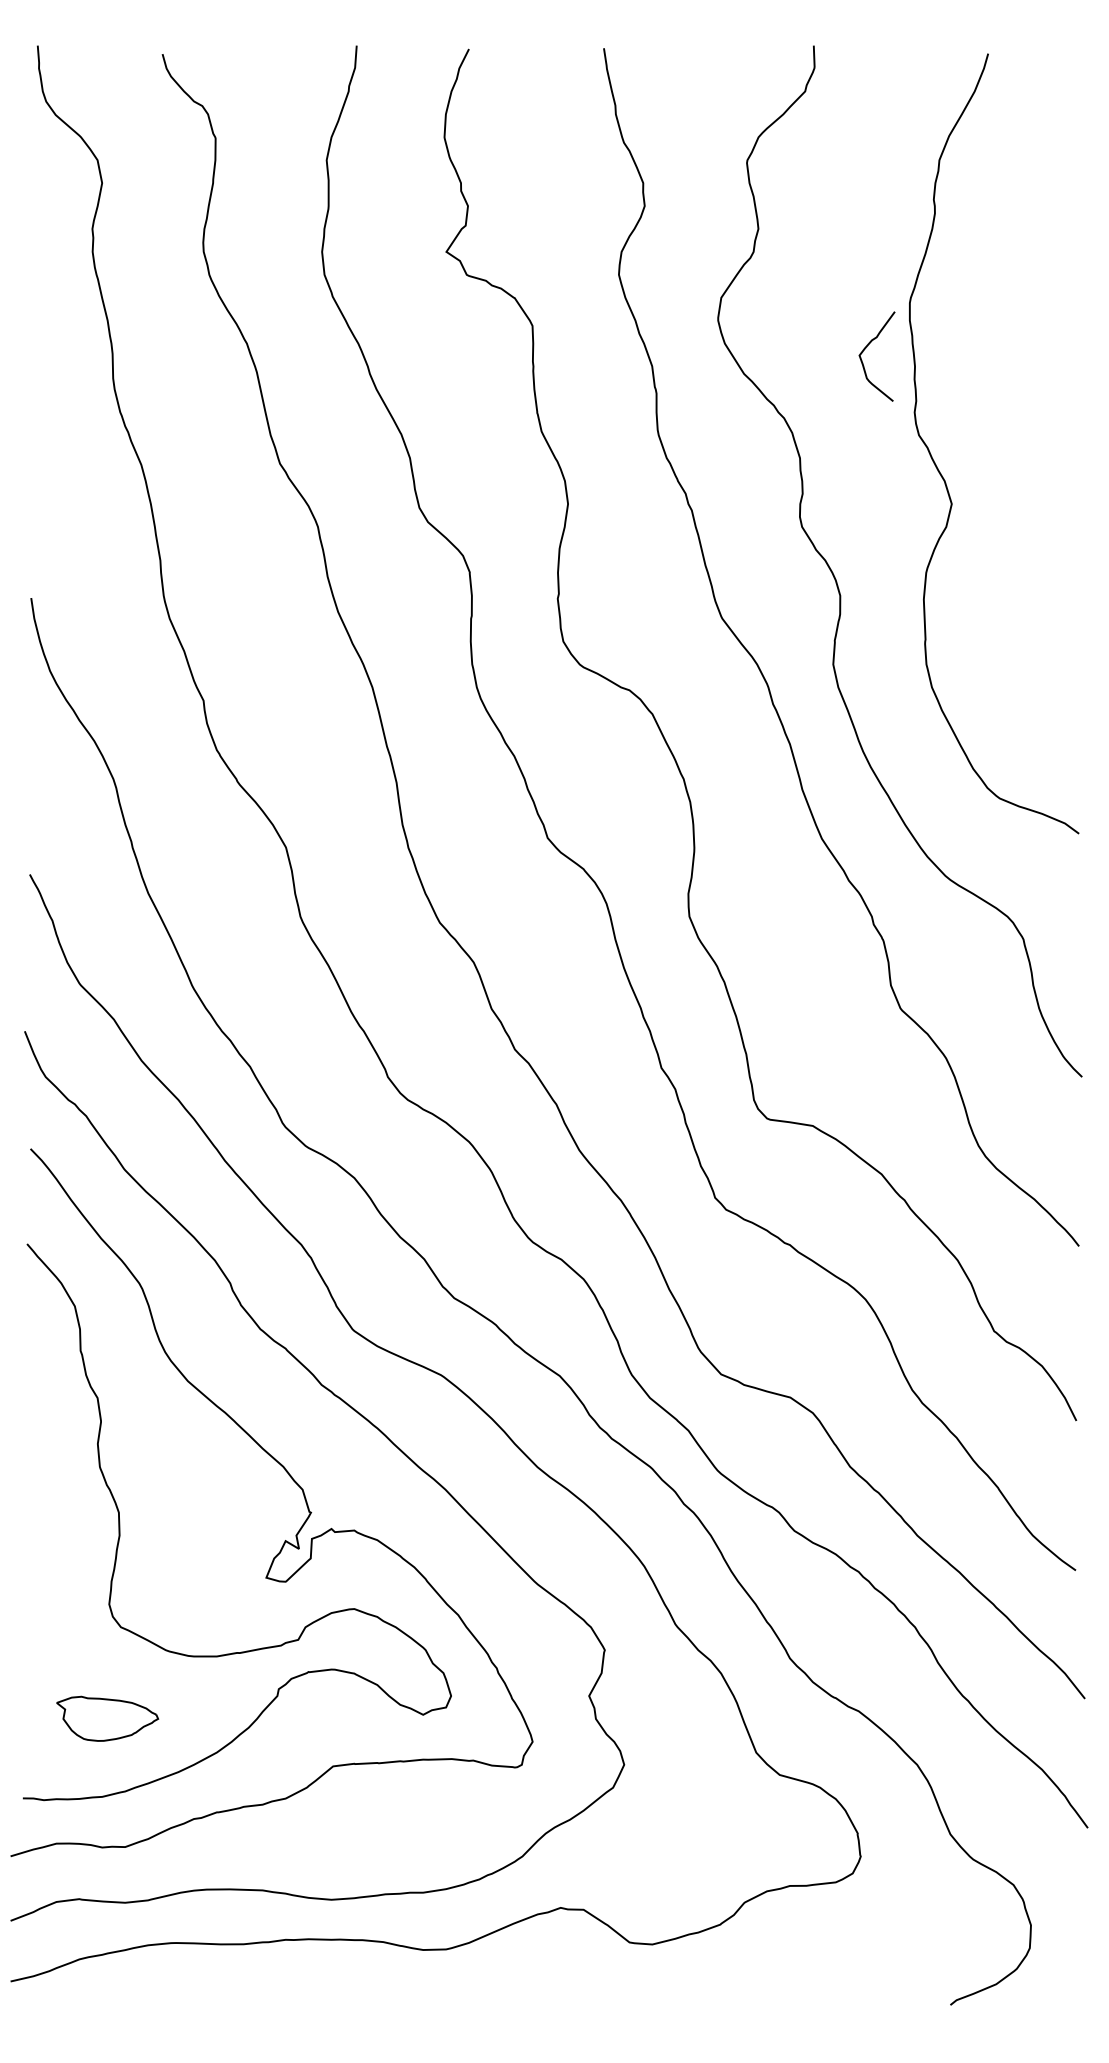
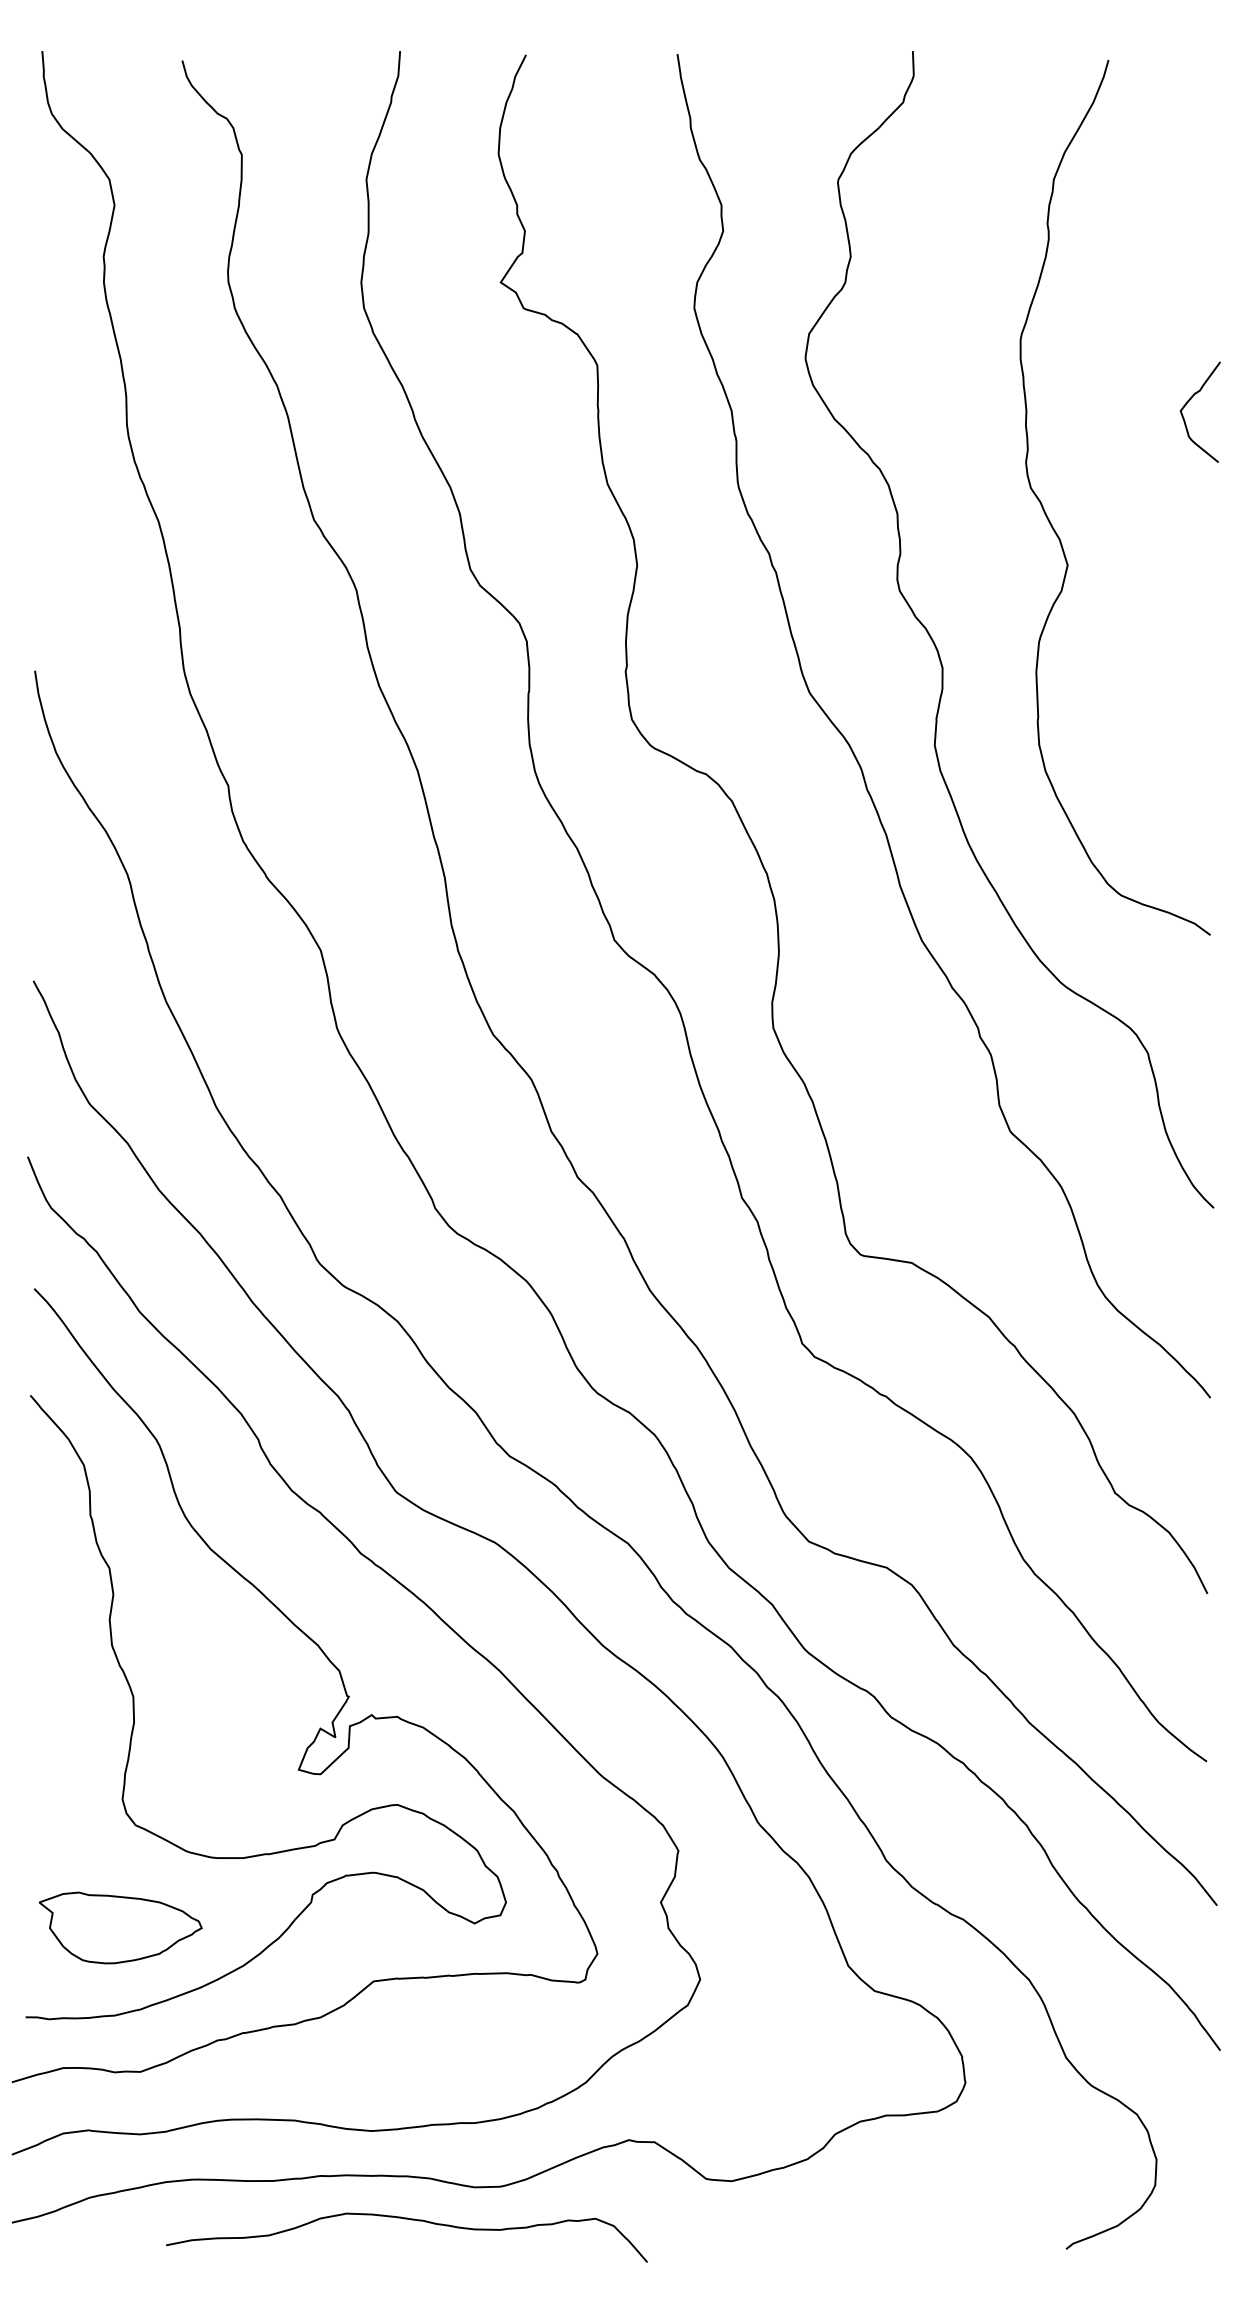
curve: (867, 347) -> (1189, 402), moved
part: (107, 1718) -> (120, 1927), size x1.43
curve: (365, 1979) -> (409, 2220), added

